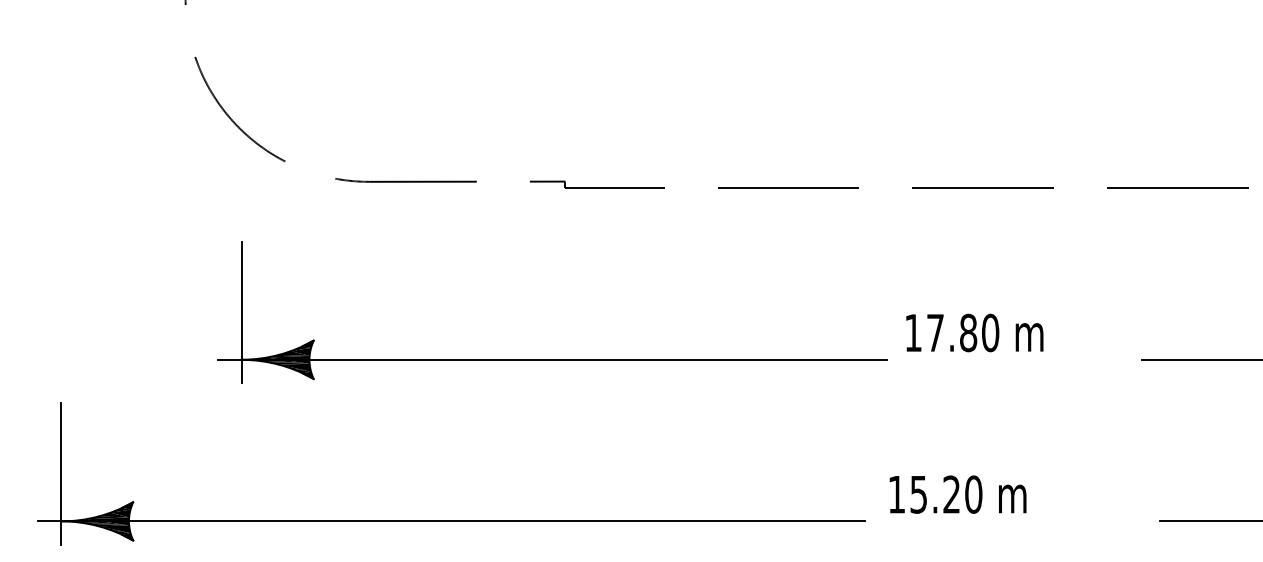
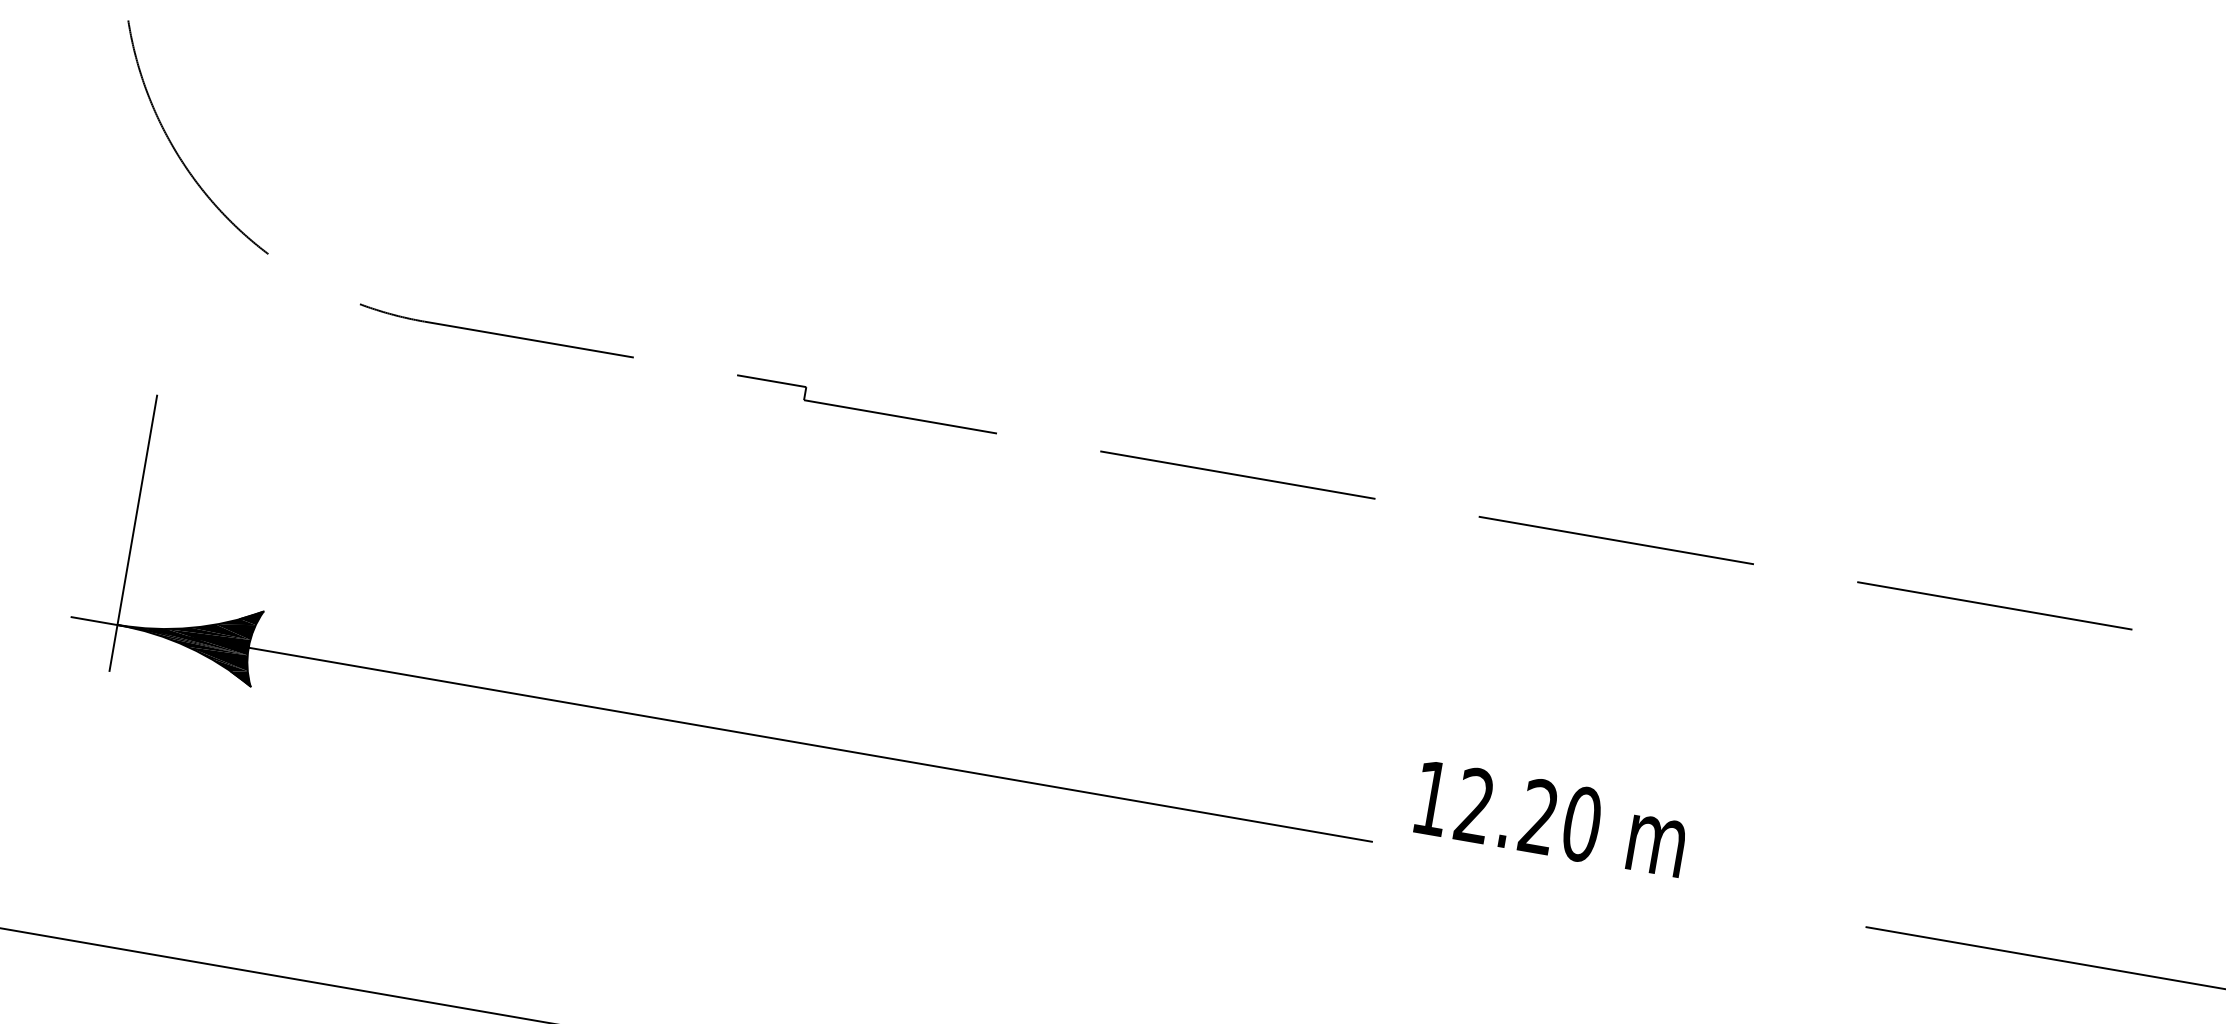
text: (952, 332) -> (1508, 810), 17.80 -> 12.20

